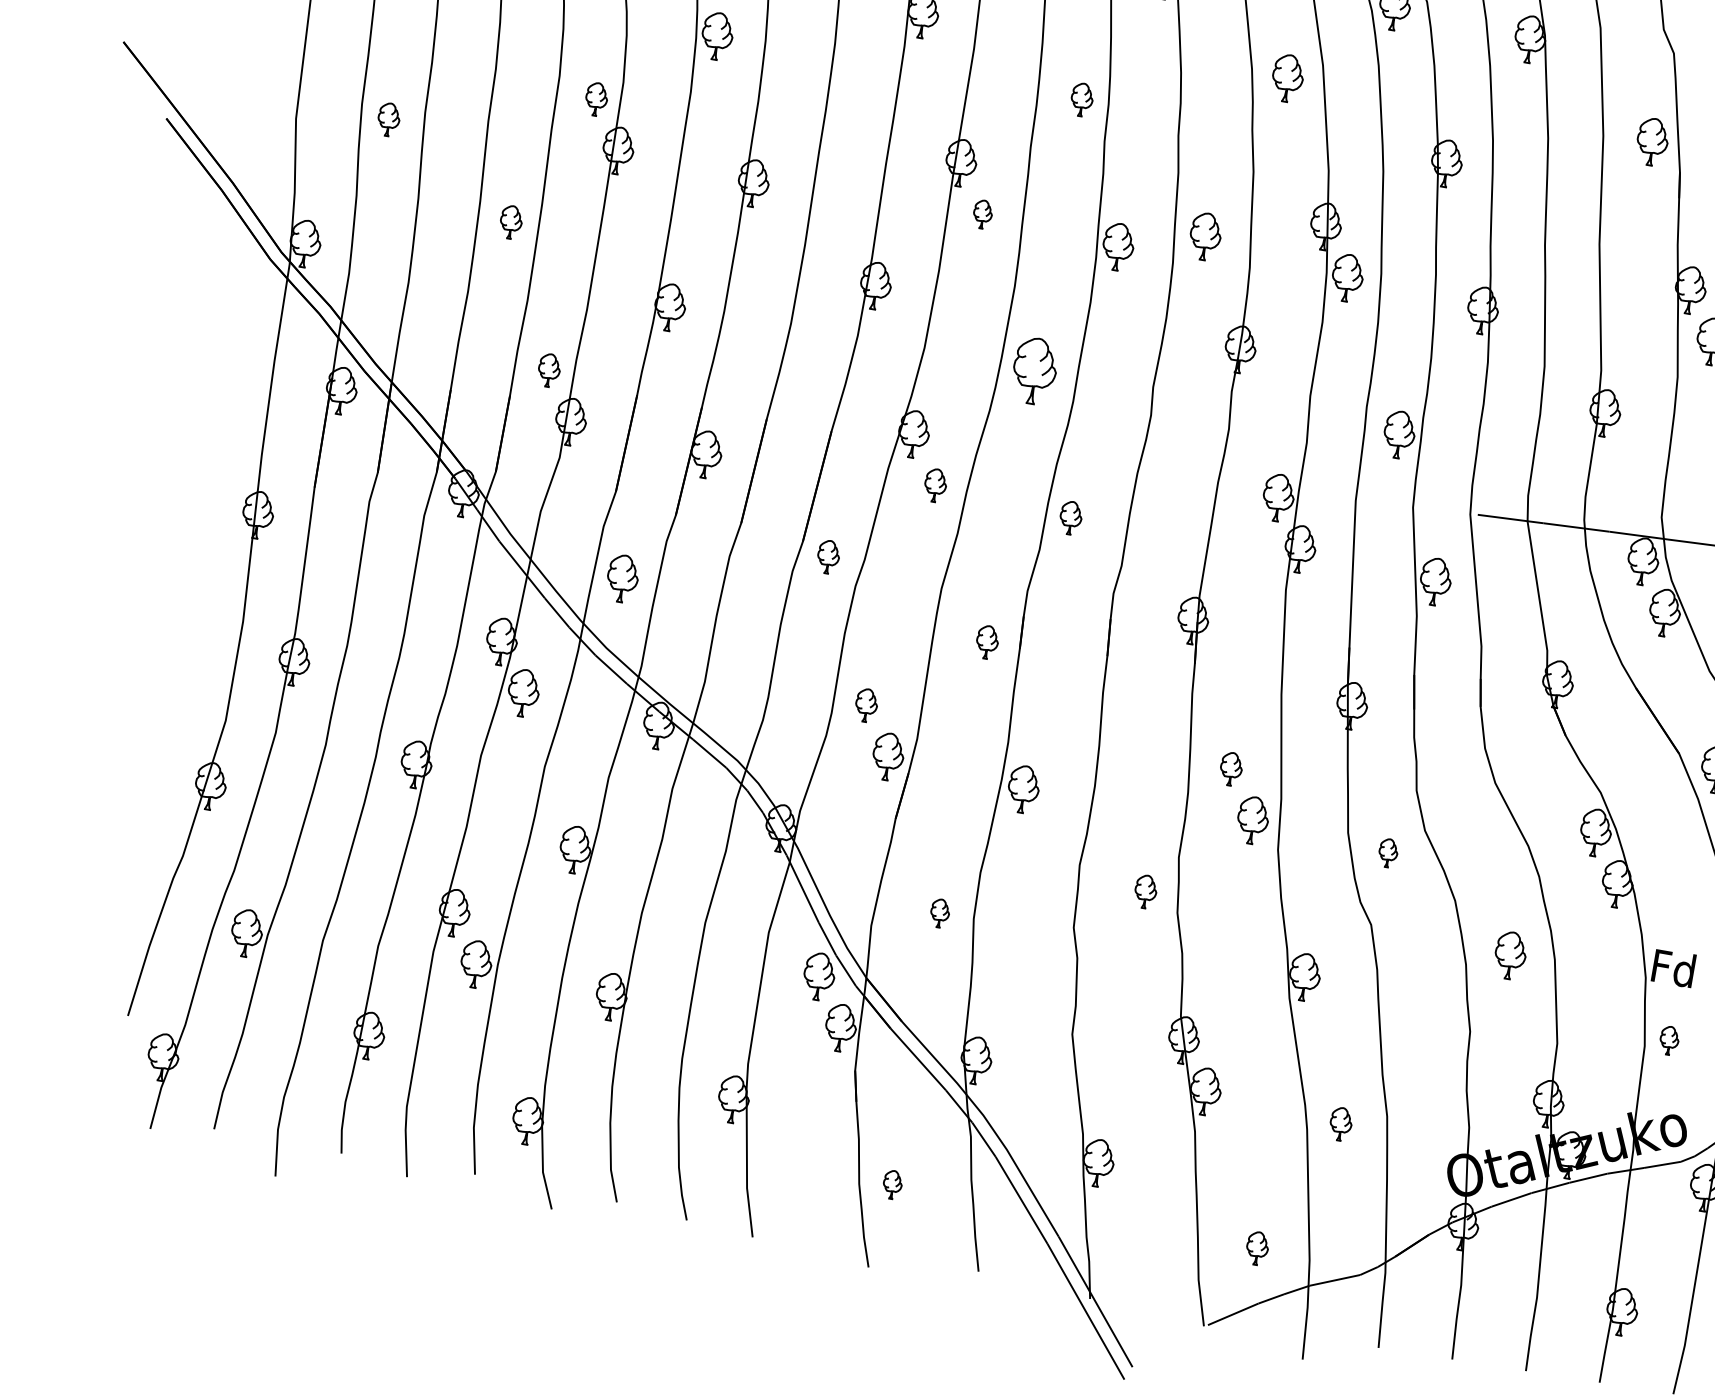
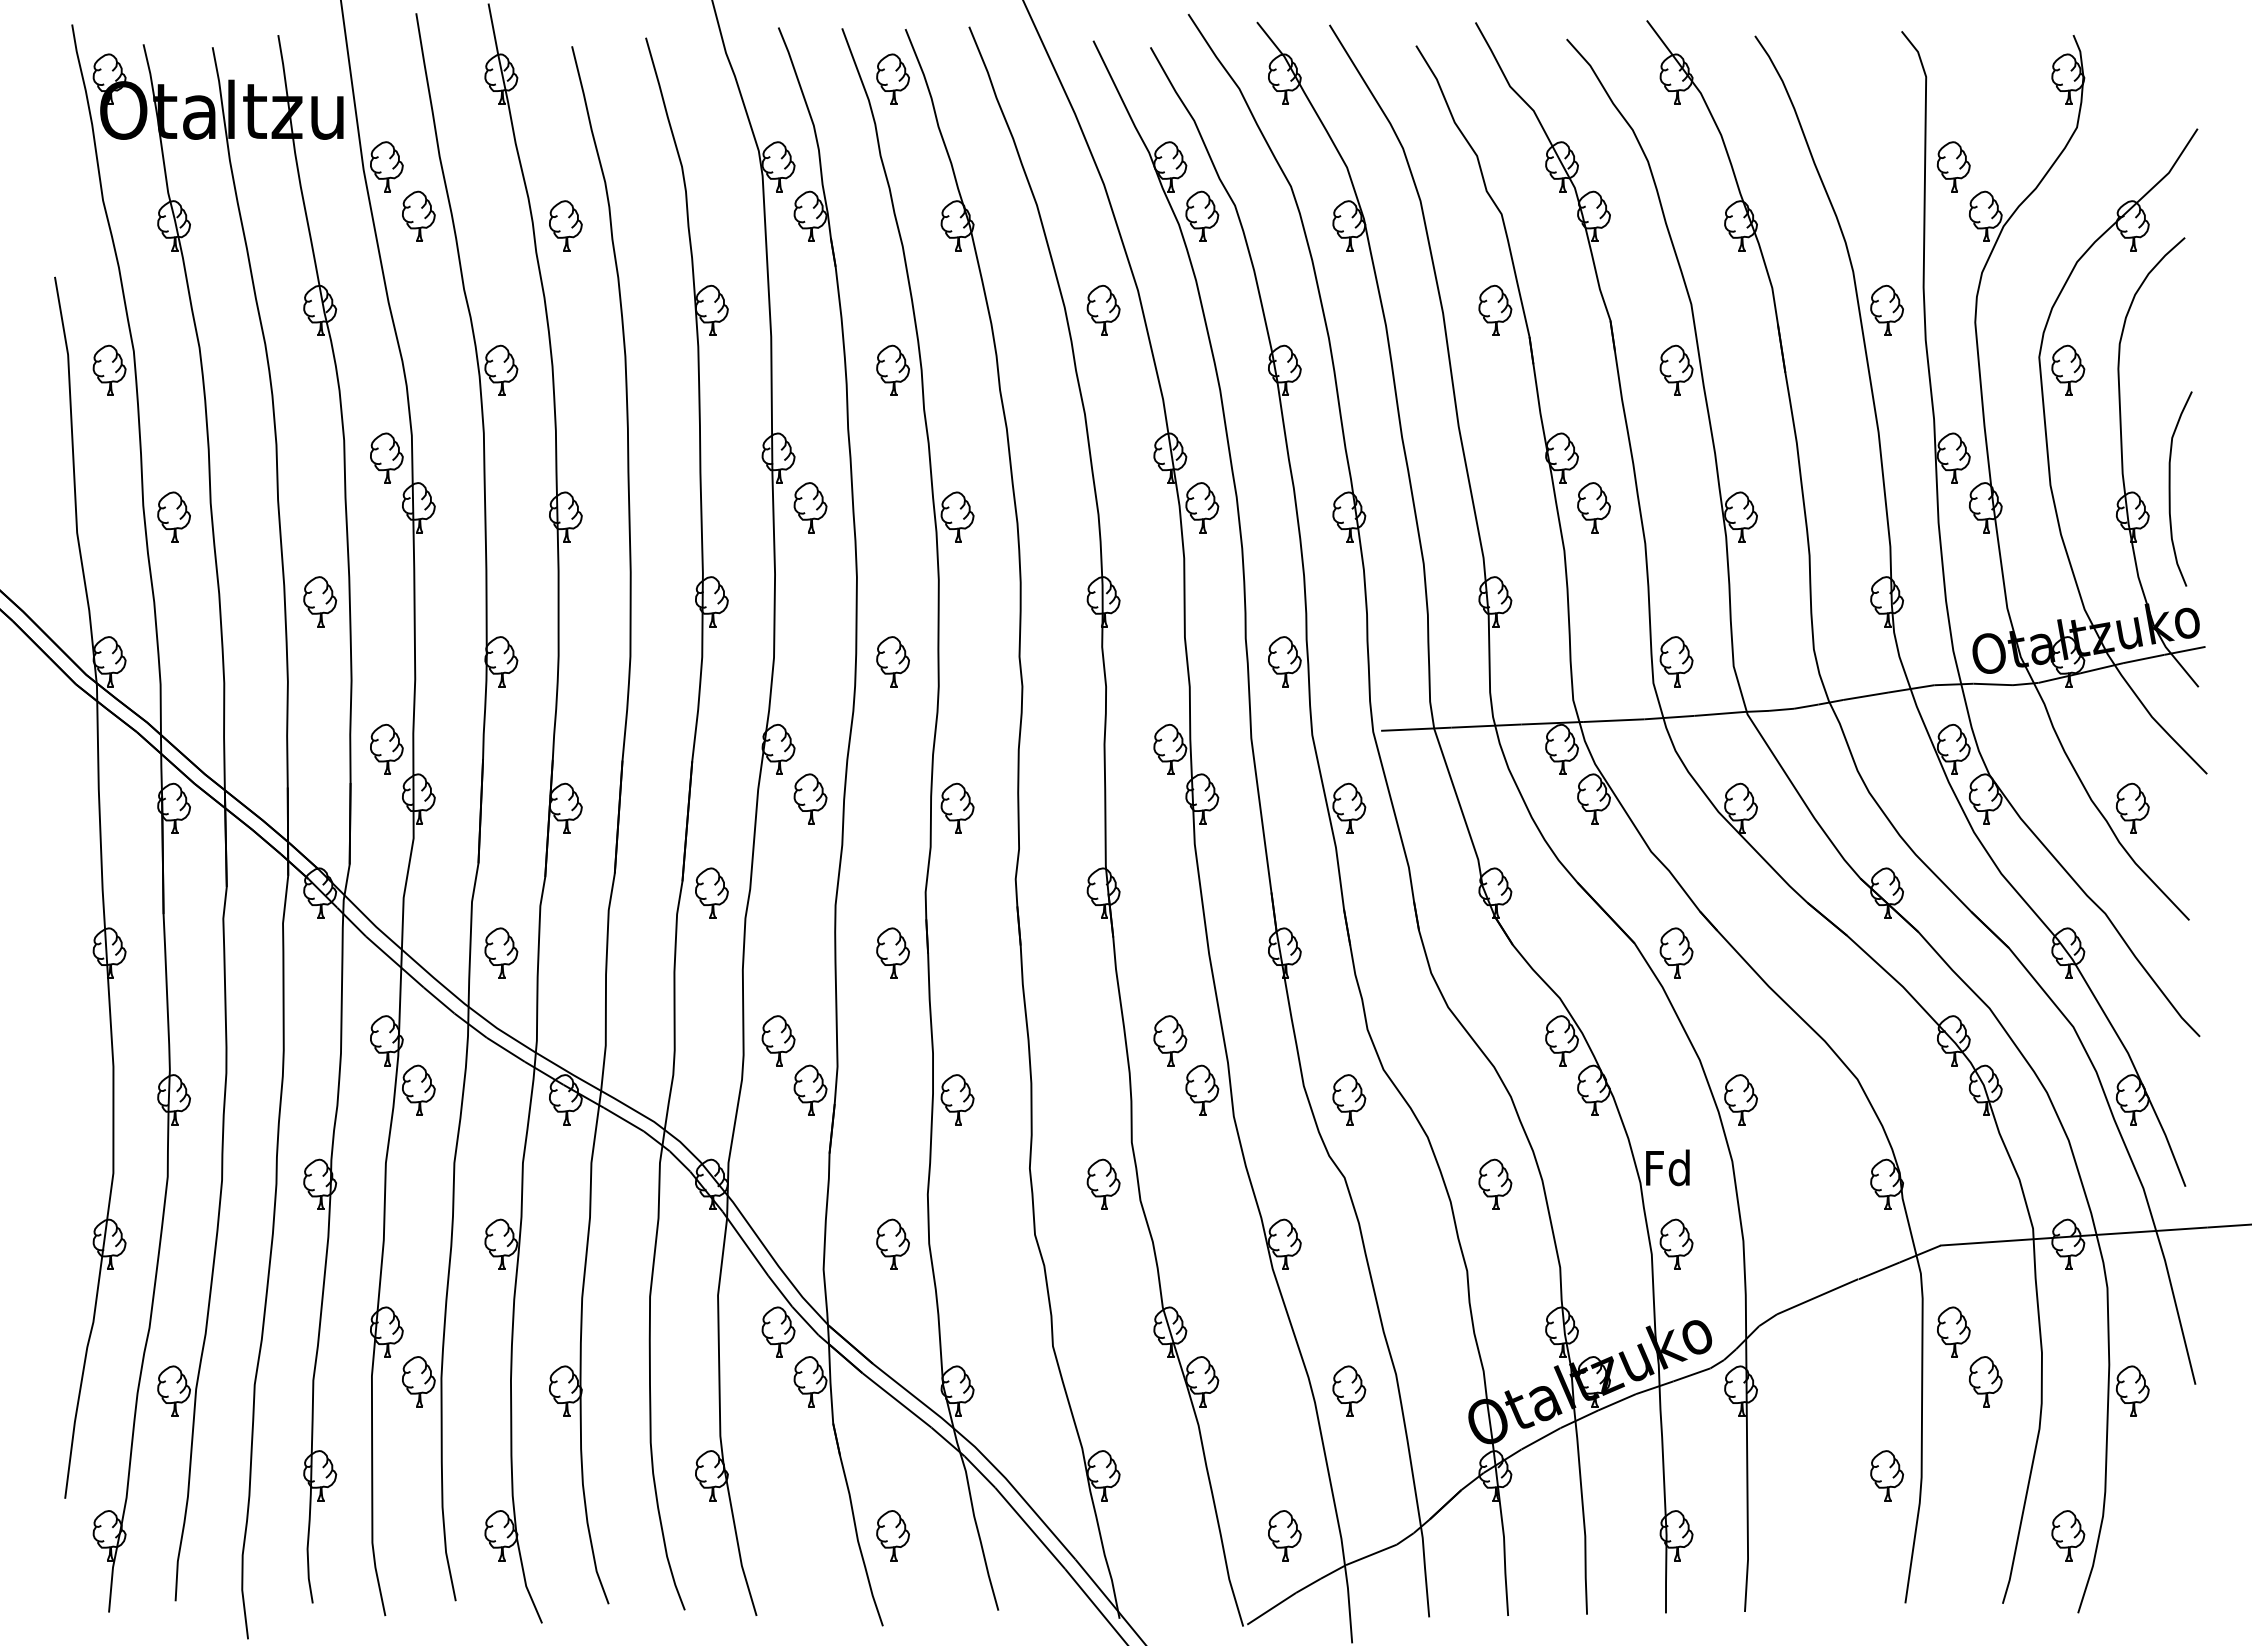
part: (596, 98) -> (386, 457), size x1.43
part: (1081, 99) -> (892, 369), size x1.43
part: (388, 119) -> (173, 516), size x1.43
part: (982, 214) -> (810, 507), size x1.67
part: (511, 222) -> (320, 601), size x1.43
part: (1205, 236) -> (1046, 490), removed
part: (549, 369) -> (386, 748), size x1.43
part: (1034, 370) -> (892, 661), size x0.71
part: (935, 485) -> (810, 798), size x1.43
part: (1070, 517) -> (957, 807), size x1.43
part: (828, 556) -> (711, 892), size x1.43
part: (986, 641) -> (892, 952), size x1.43
part: (866, 705) -> (778, 1040), size x1.43
part: (1231, 768) -> (1170, 1040), size x1.43
part: (1388, 852) -> (1349, 1099), size x1.67
part: (1145, 891) -> (1103, 1183), size x1.43
part: (939, 912) -> (892, 1243), size x1.67
part: (1669, 1040) -> (1676, 1243), size x1.67
part: (1341, 1123) -> (1349, 1390), size x1.43
part: (892, 1184) -> (892, 1535), size x1.67
part: (1257, 1248) -> (1284, 1535), size x1.43

